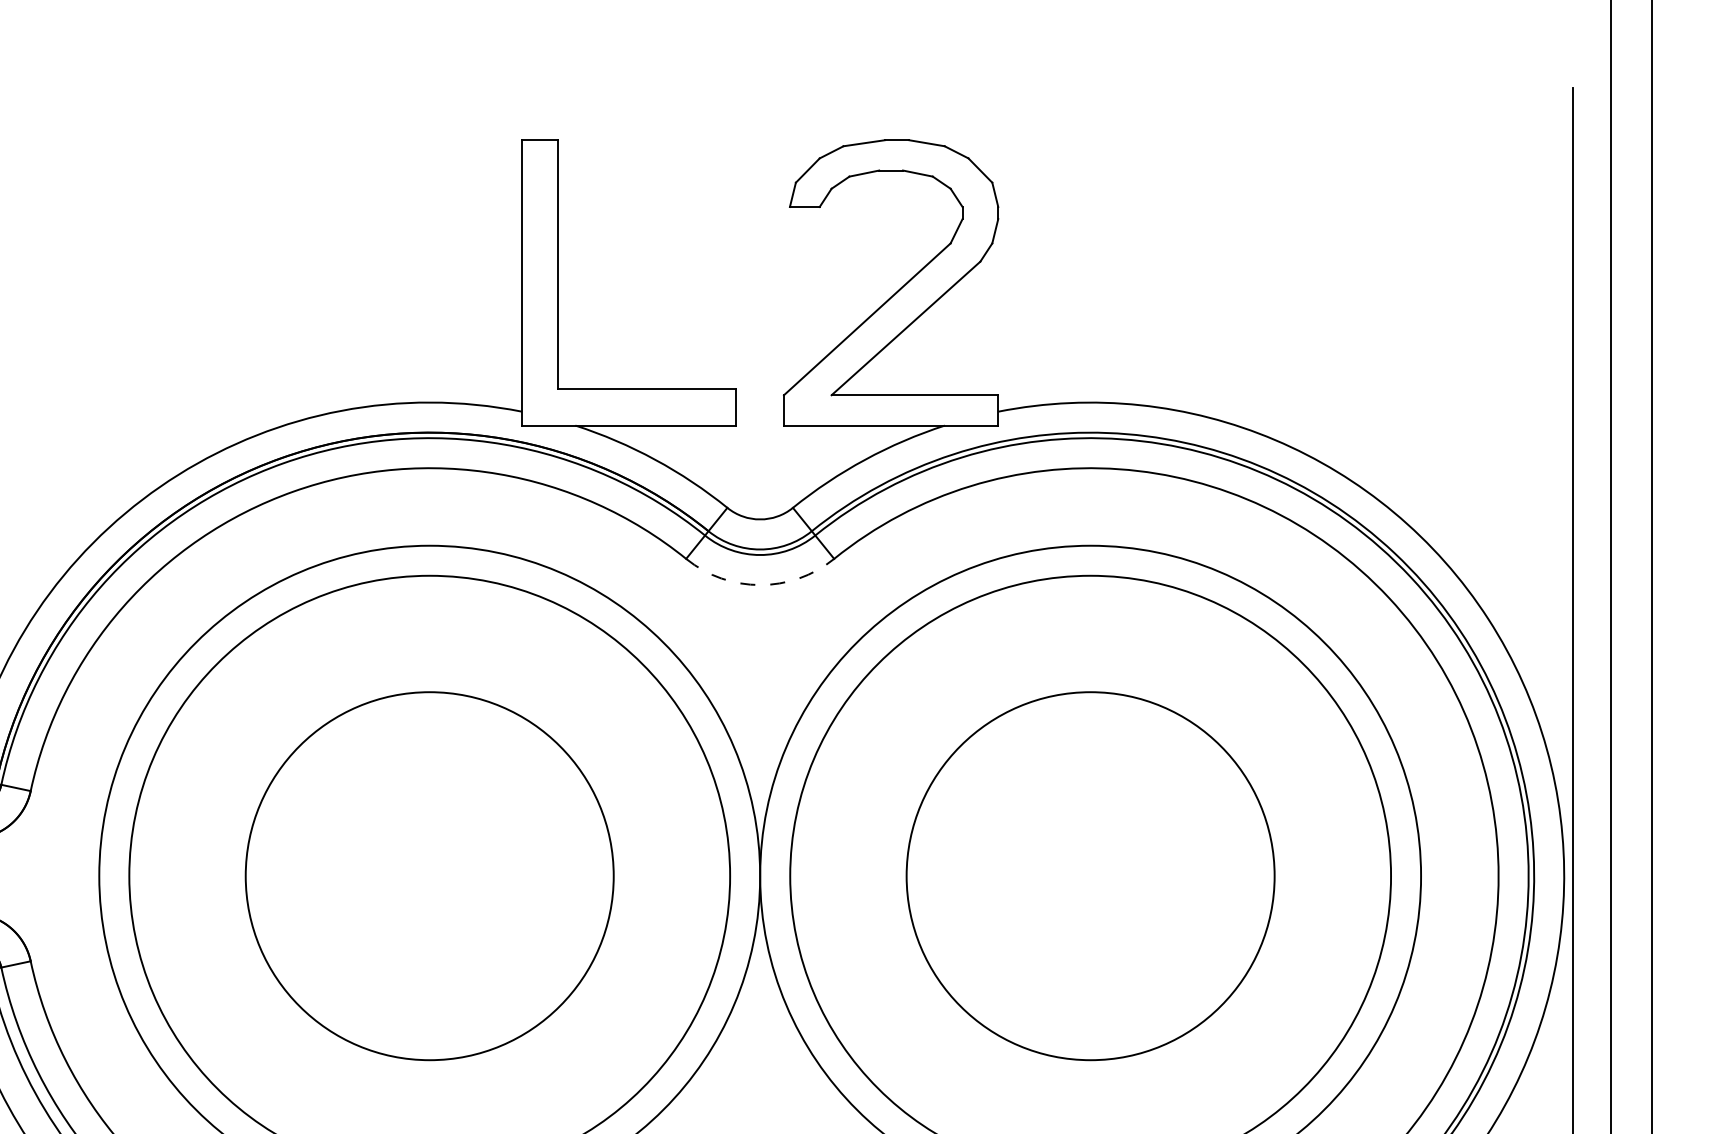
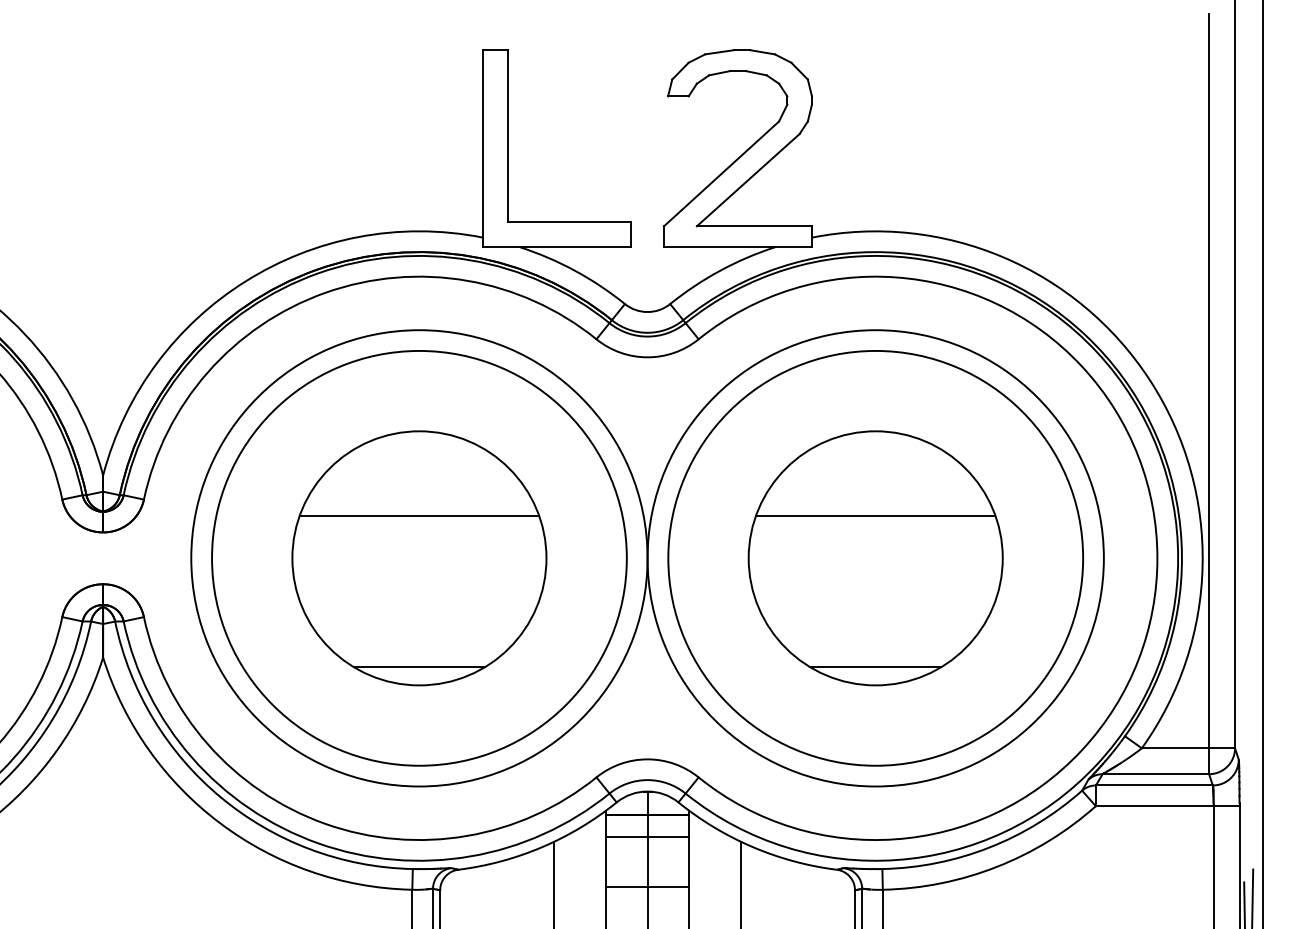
arc: (760, 585) -> (647, 357), dashed -> solid
line: (429, 814) -> (419, 515), added
line: (1090, 814) -> (875, 515), added
line: (429, 1034) -> (419, 667), added
line: (1090, 1034) -> (875, 667), added

